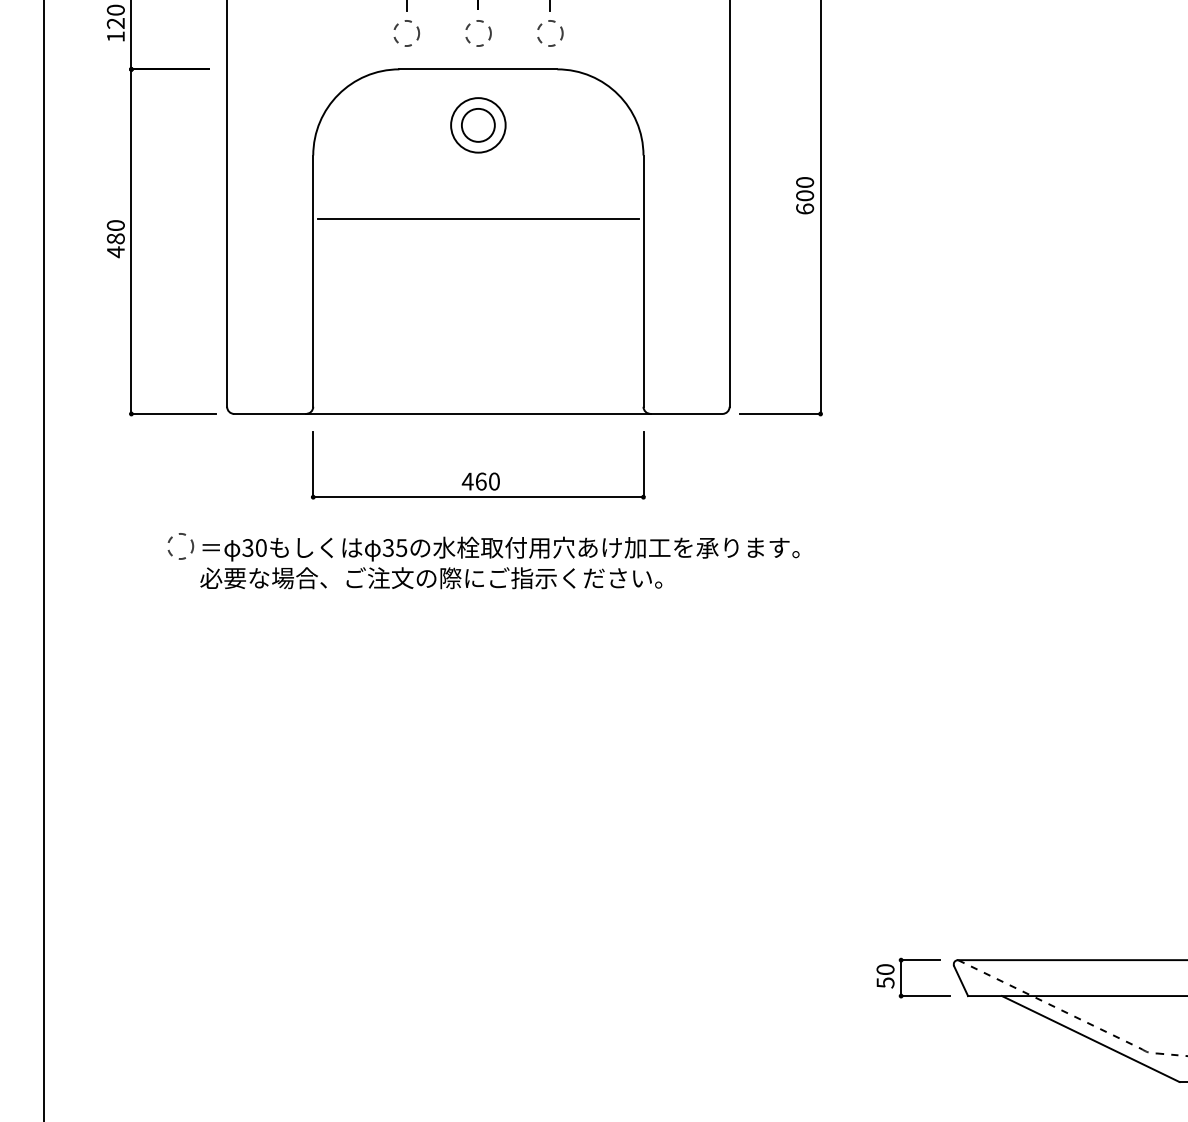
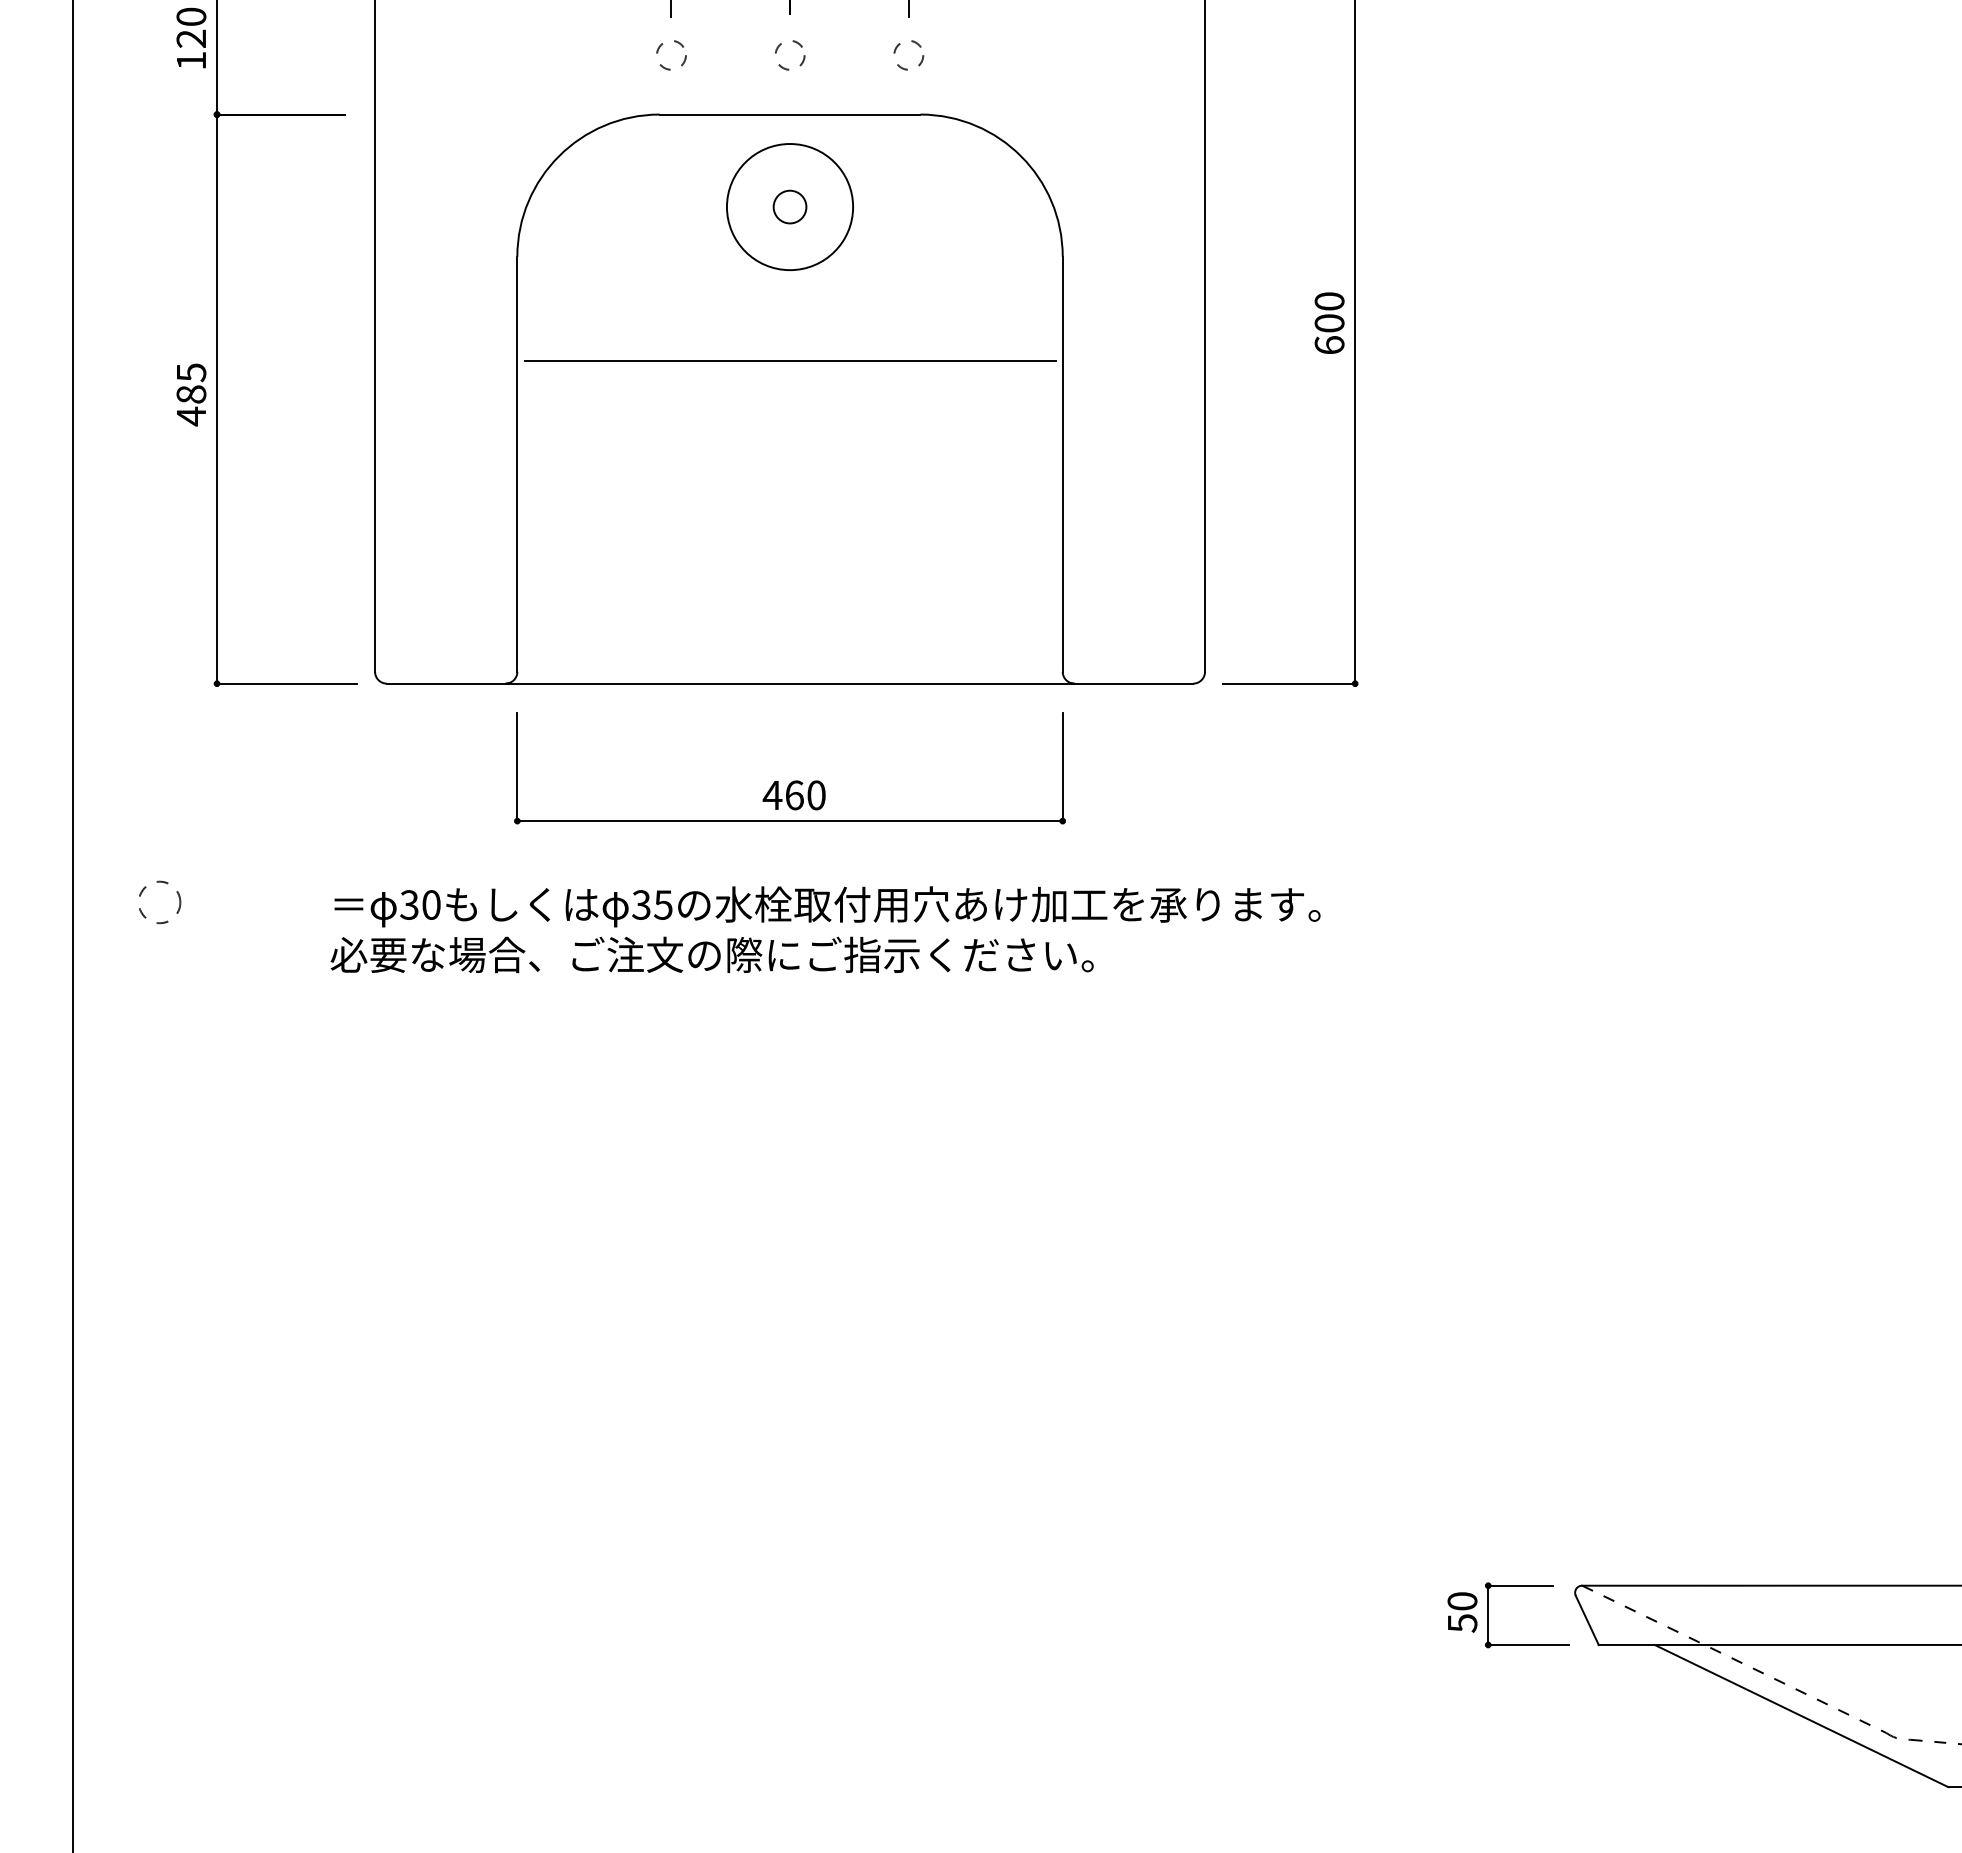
circle: (406, 33) -> (671, 55), size x0.7
circle: (478, 33) -> (790, 55), size x0.7
circle: (550, 33) -> (909, 55), size x0.7
circle: (477, 124) -> (788, 205), size x0.6
circle: (478, 125) -> (790, 207), size x1.4
text: (115, 225) -> (190, 372), 480 -> 485
circle: (180, 546) -> (159, 902), moved

